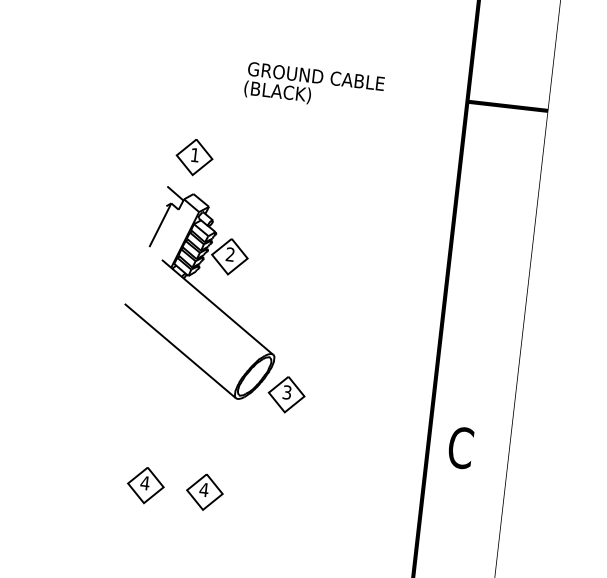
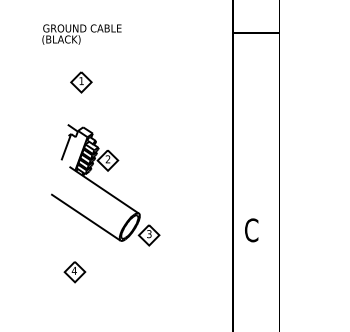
text: (313, 86) -> (81, 34), moved
part: (220, 299) -> (105, 185), moved
part: (203, 492) -> (108, 272), removed

